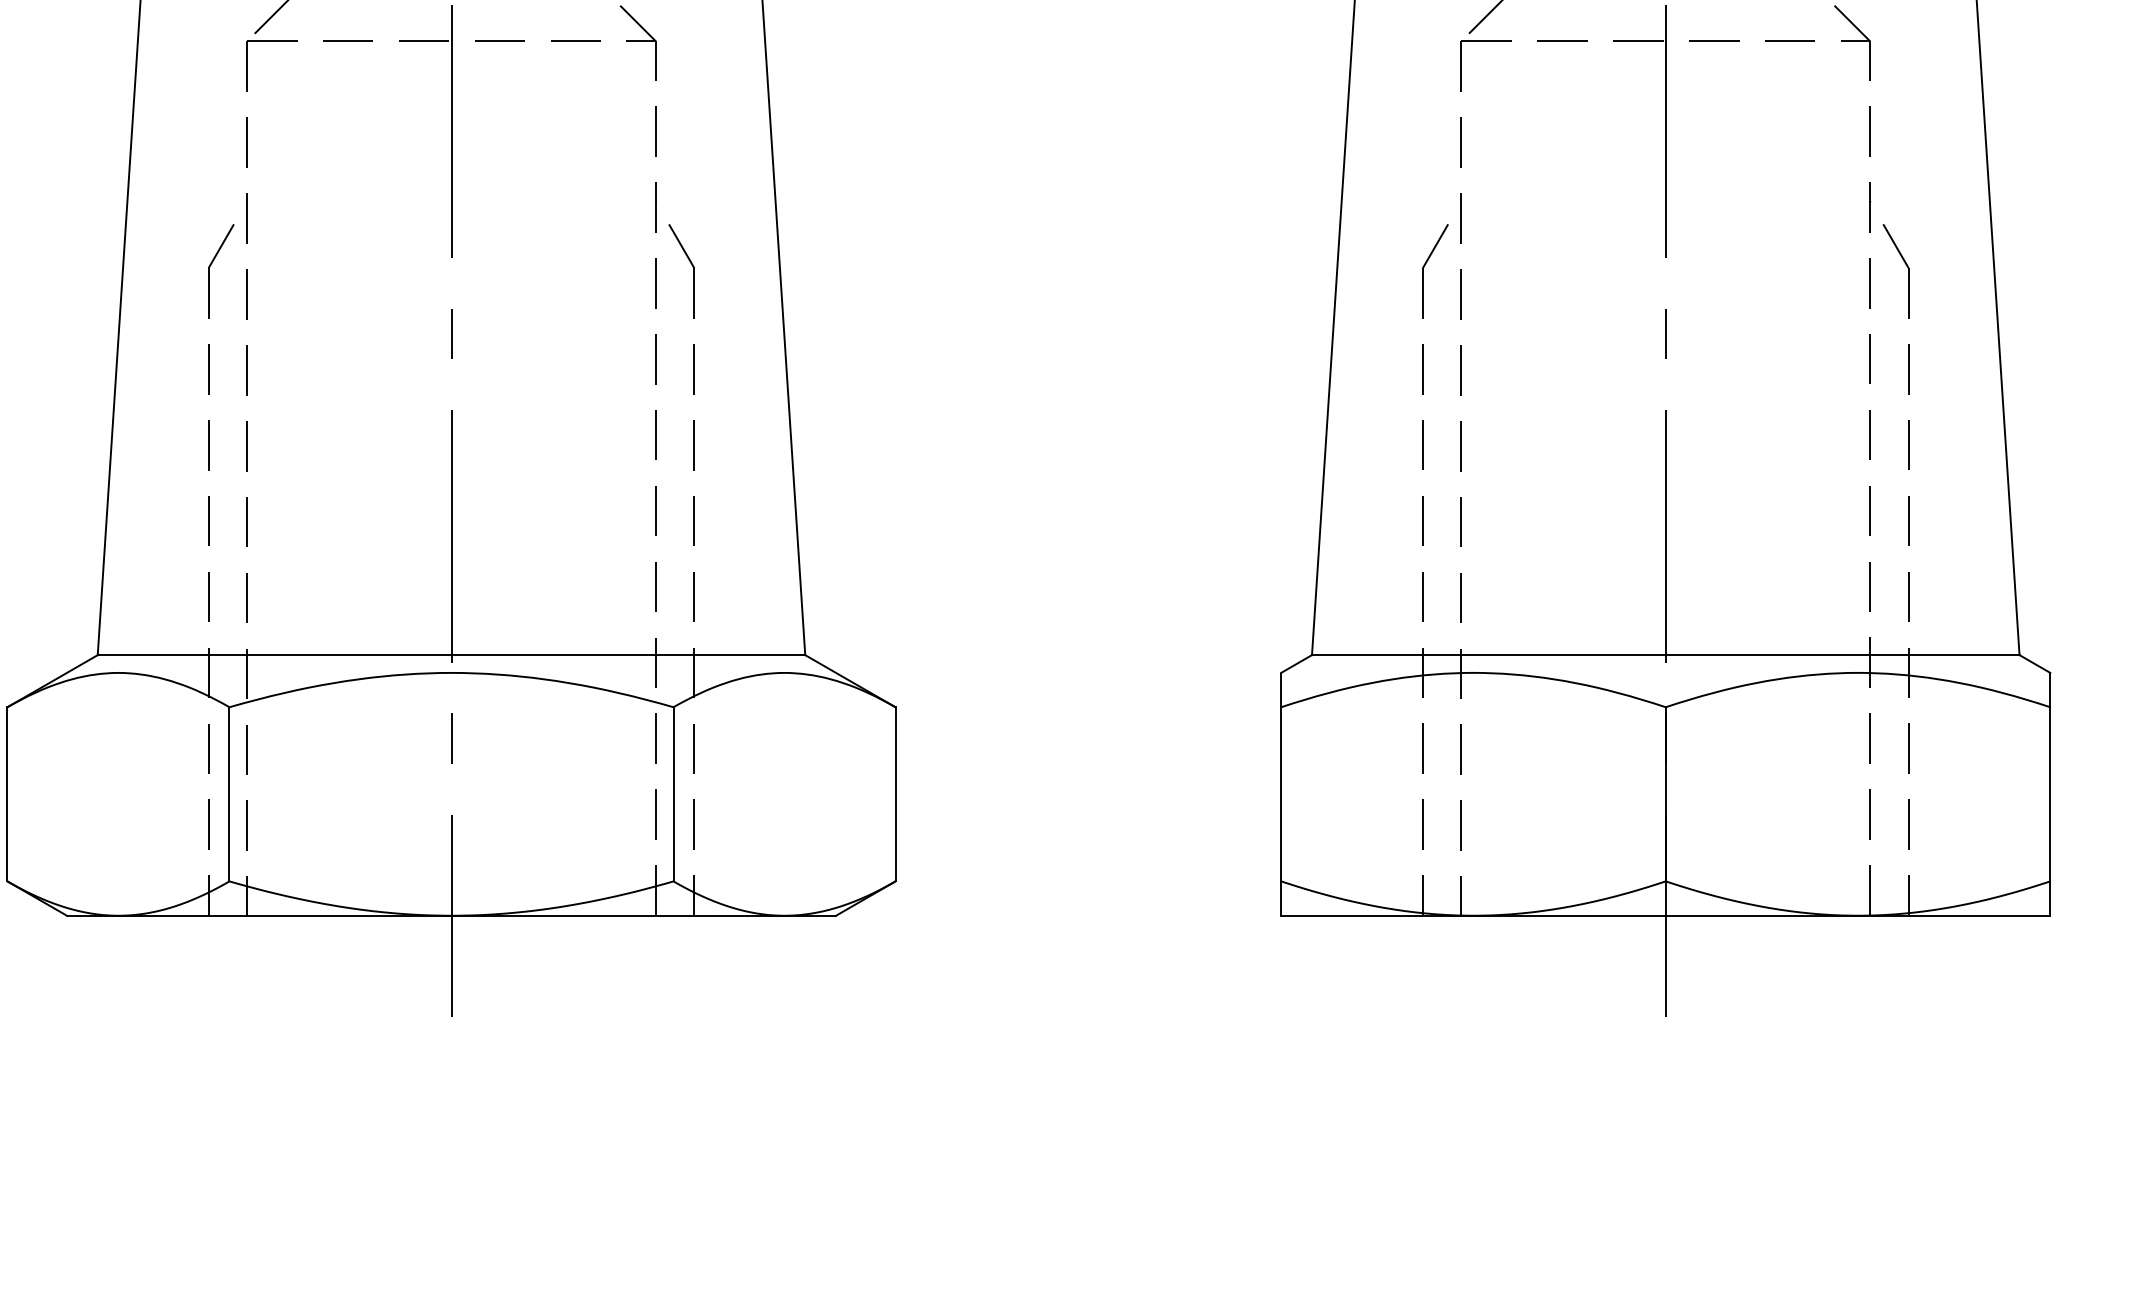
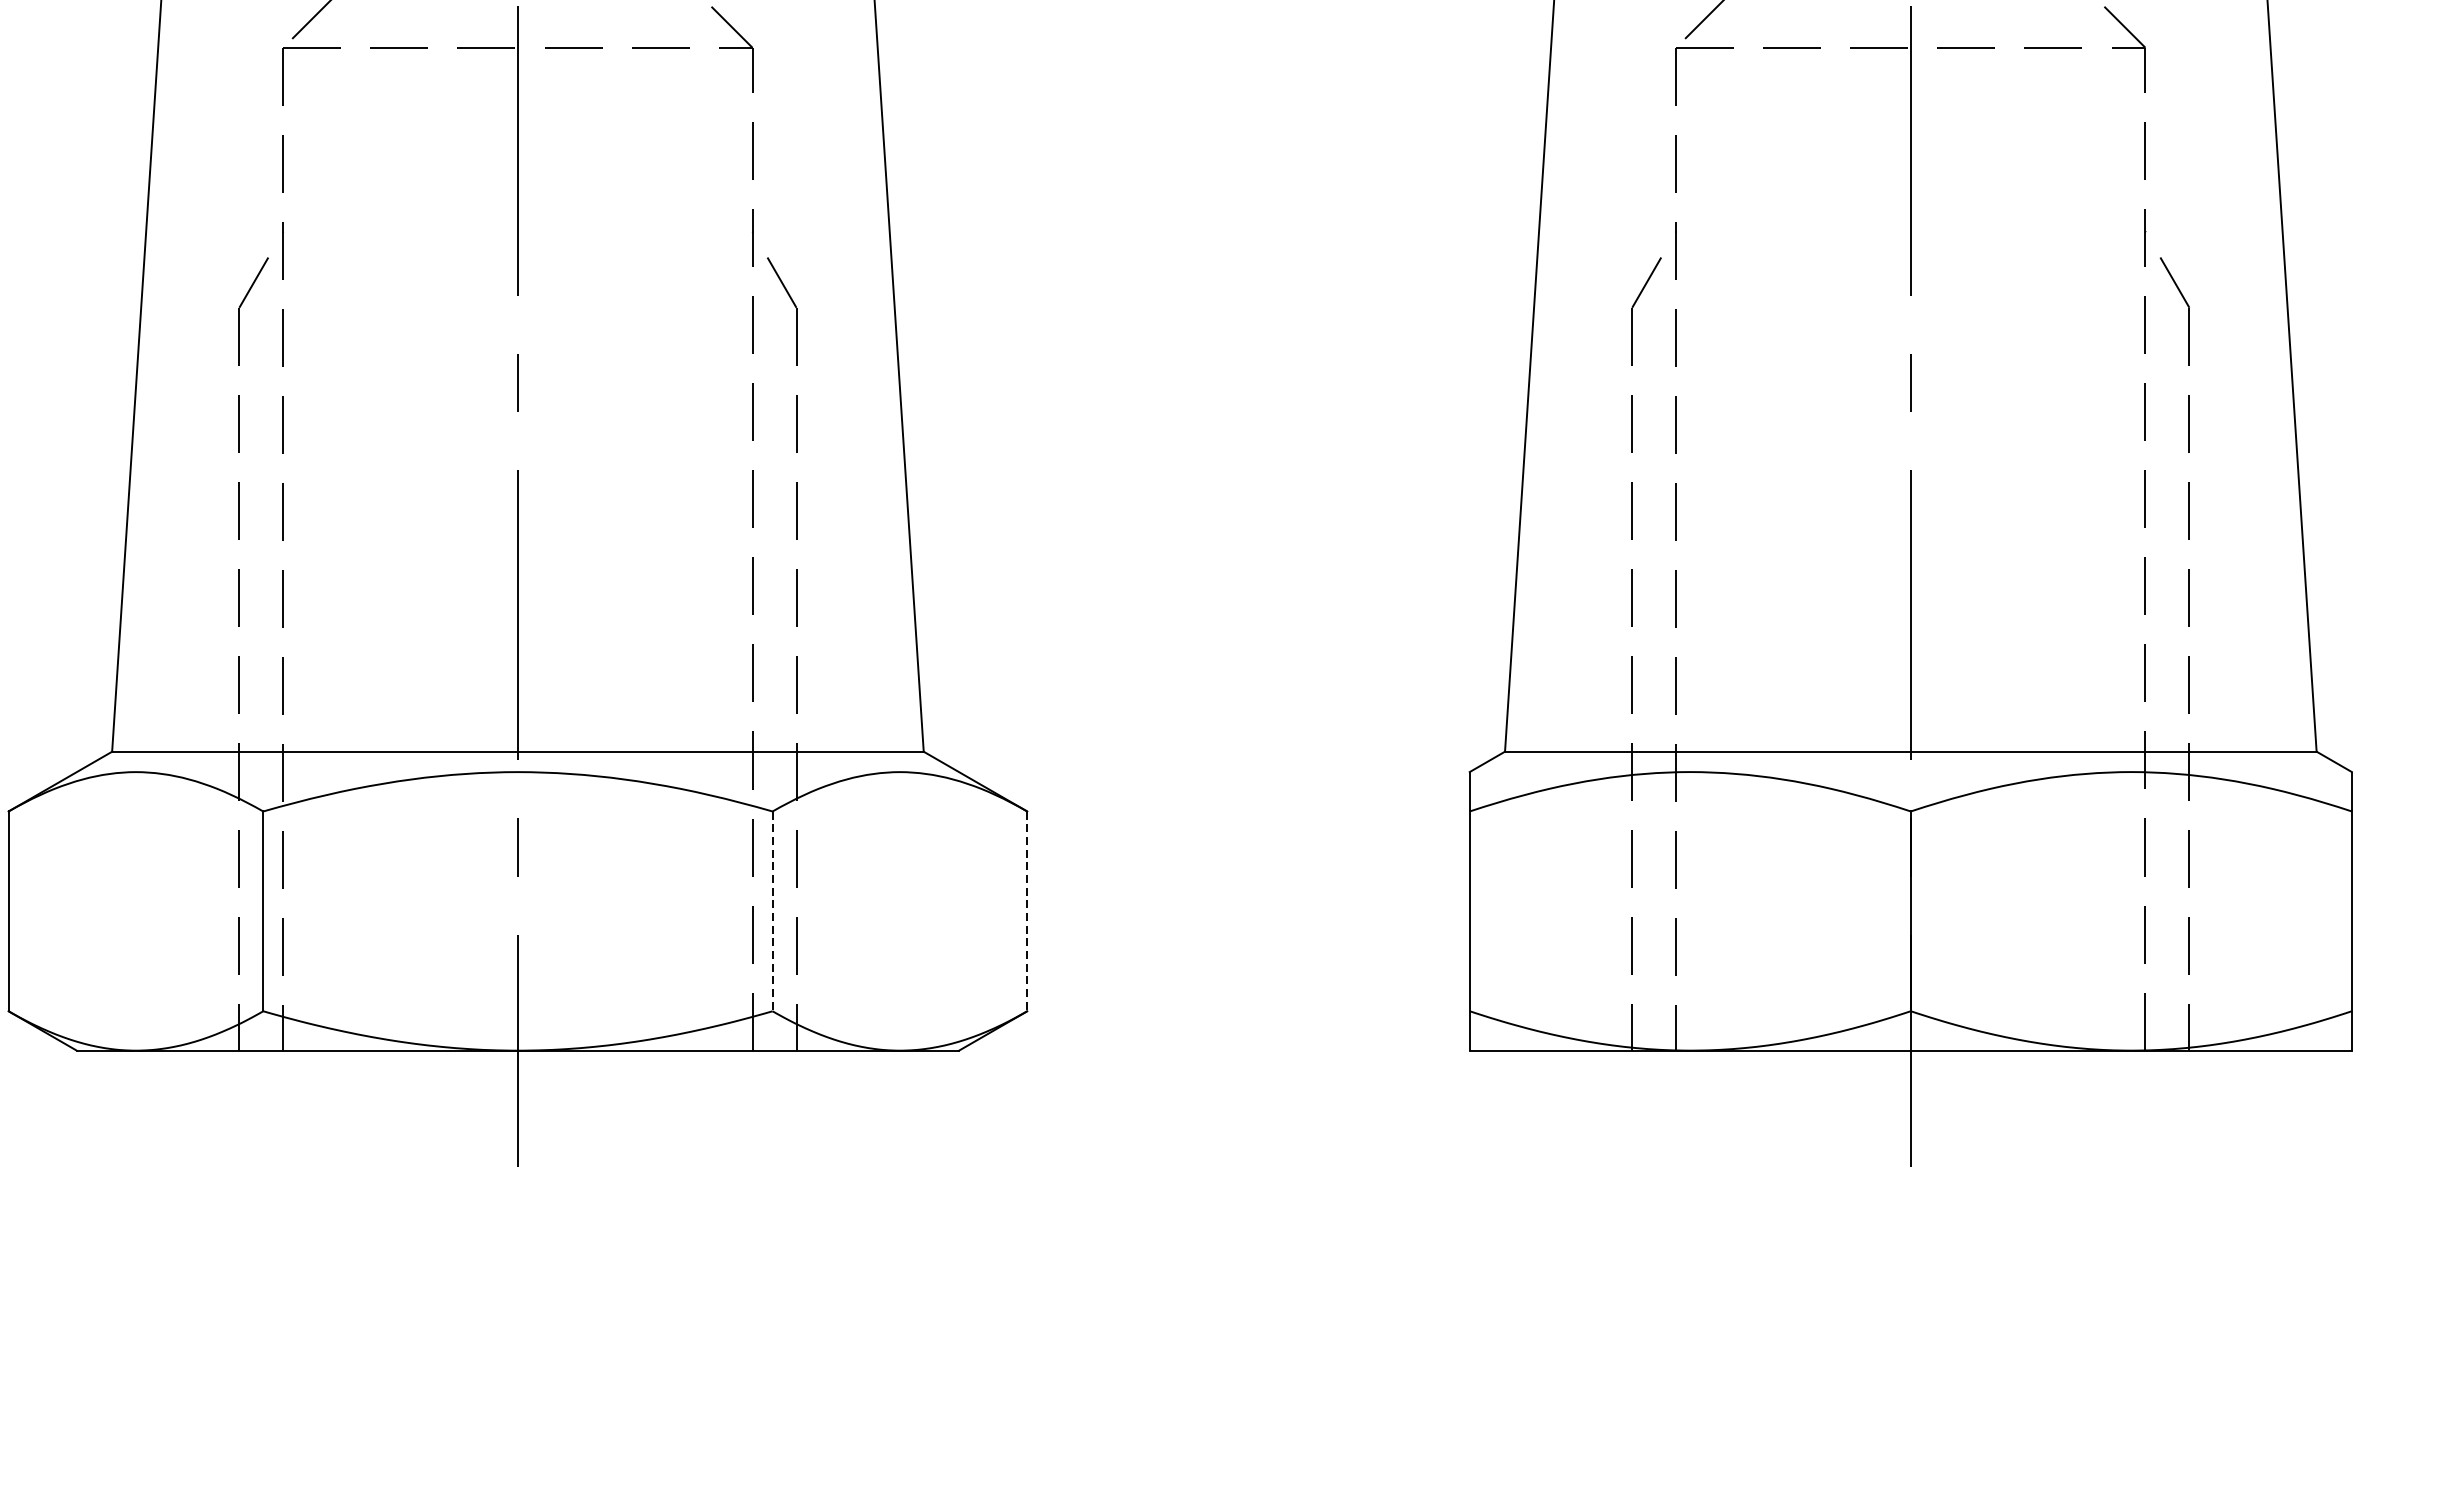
line: (673, 794) -> (772, 911), solid -> dashed
line: (895, 794) -> (1027, 911), solid -> dashed

